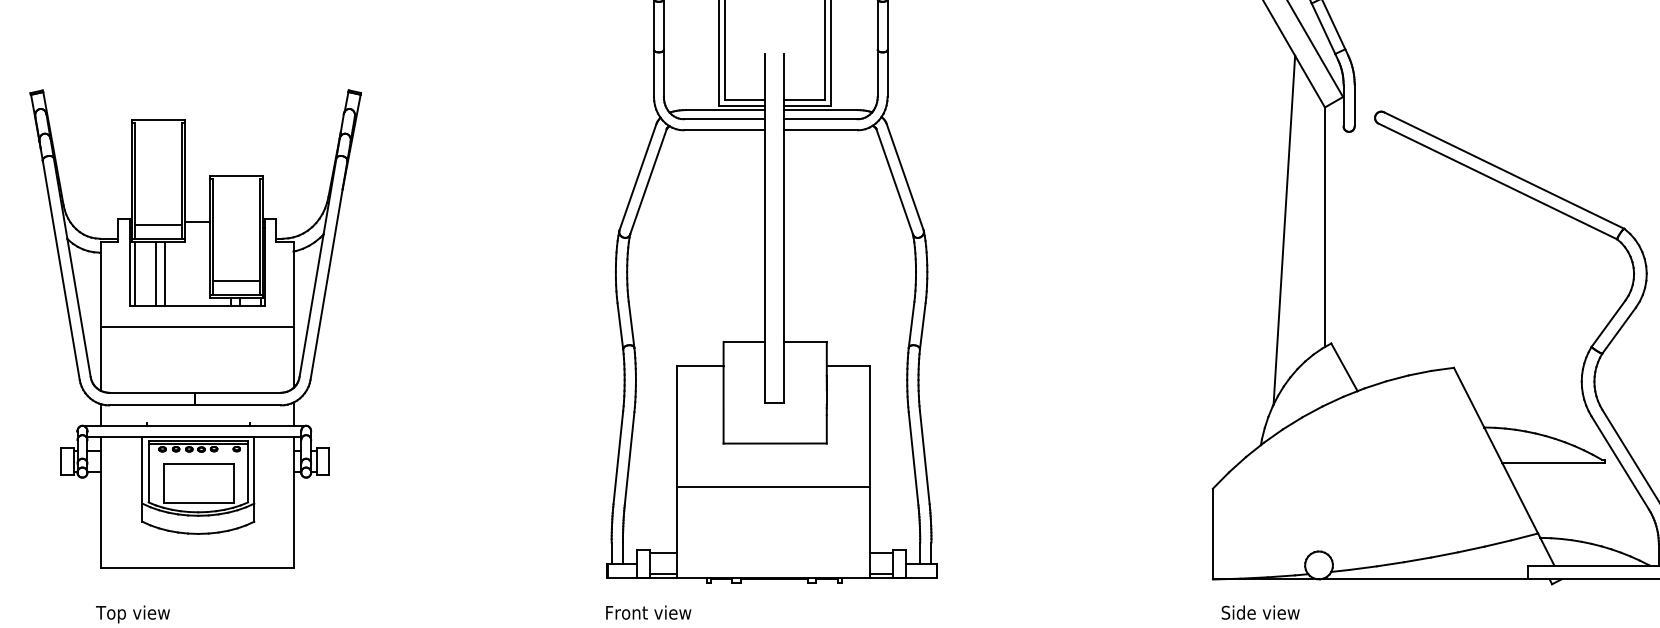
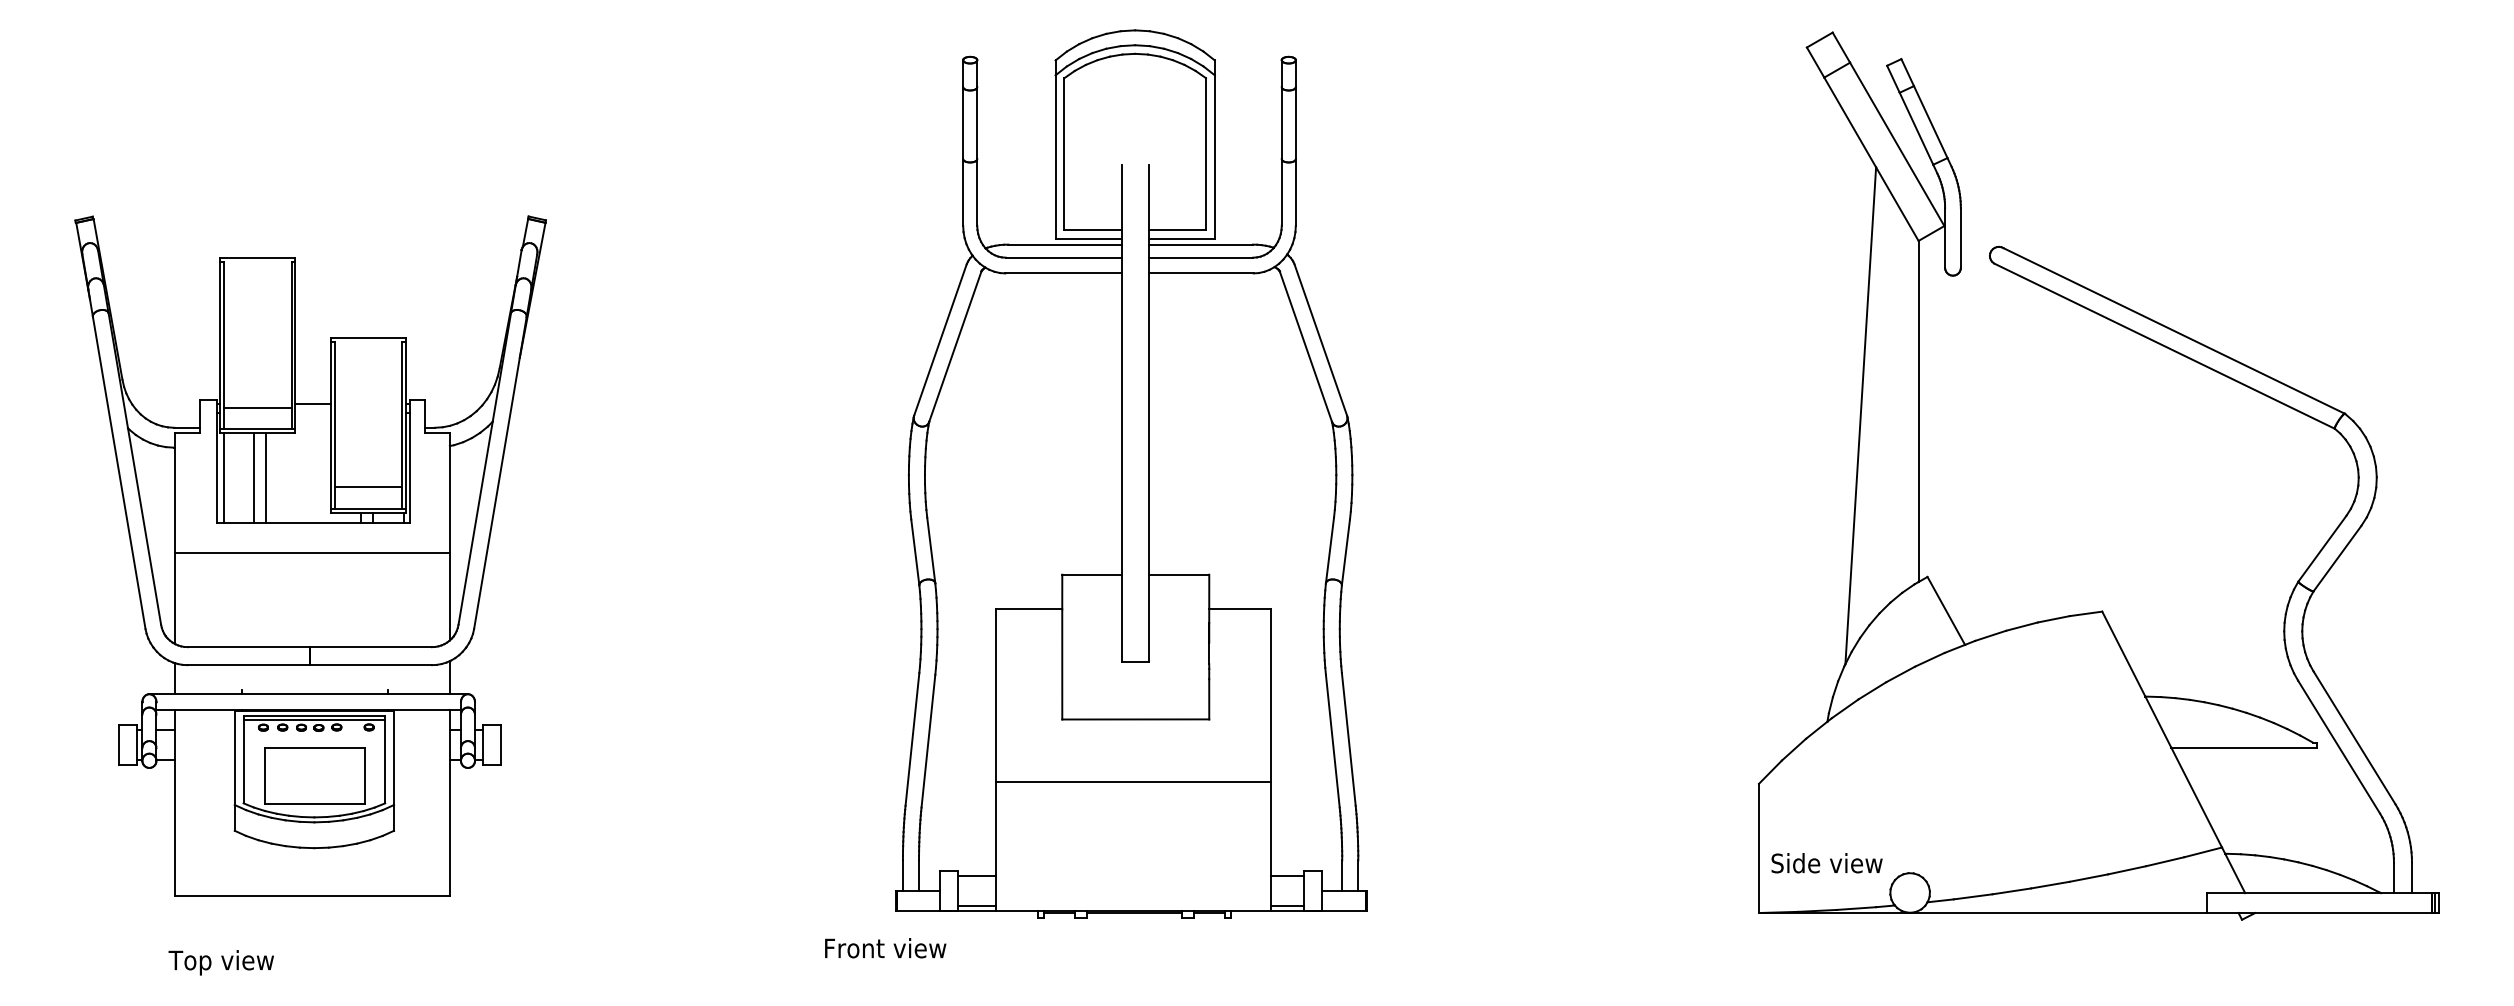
text: (648, 612) -> (885, 948), moved
text: (1260, 612) -> (1826, 863), moved

